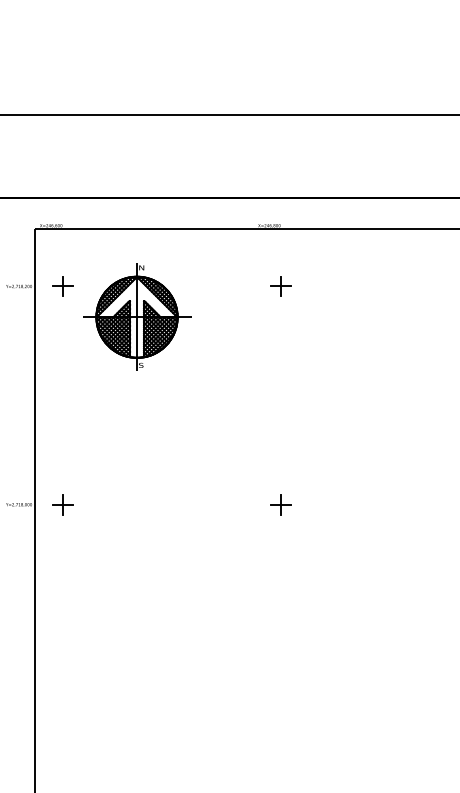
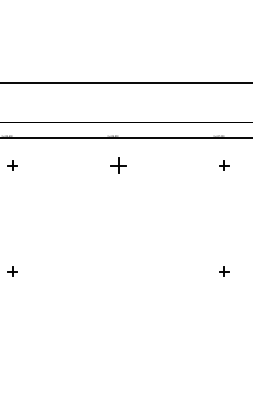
part: (280, 286) -> (118, 165), size x1.6
part: (136, 317) -> (48, 180), removed
part: (280, 504) -> (118, 271), removed

